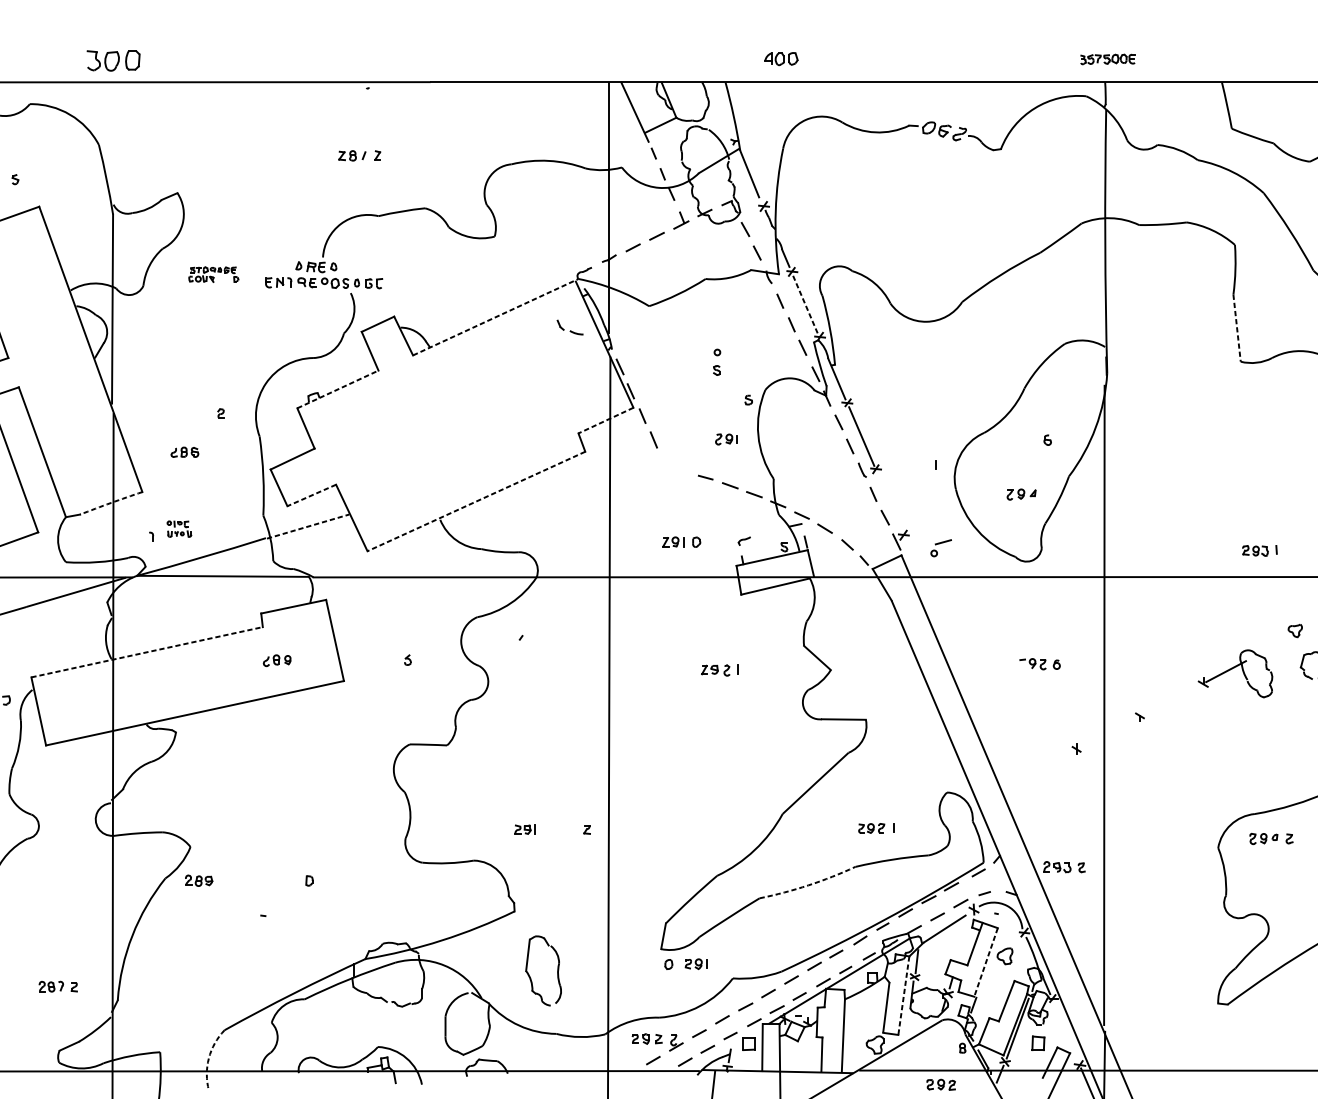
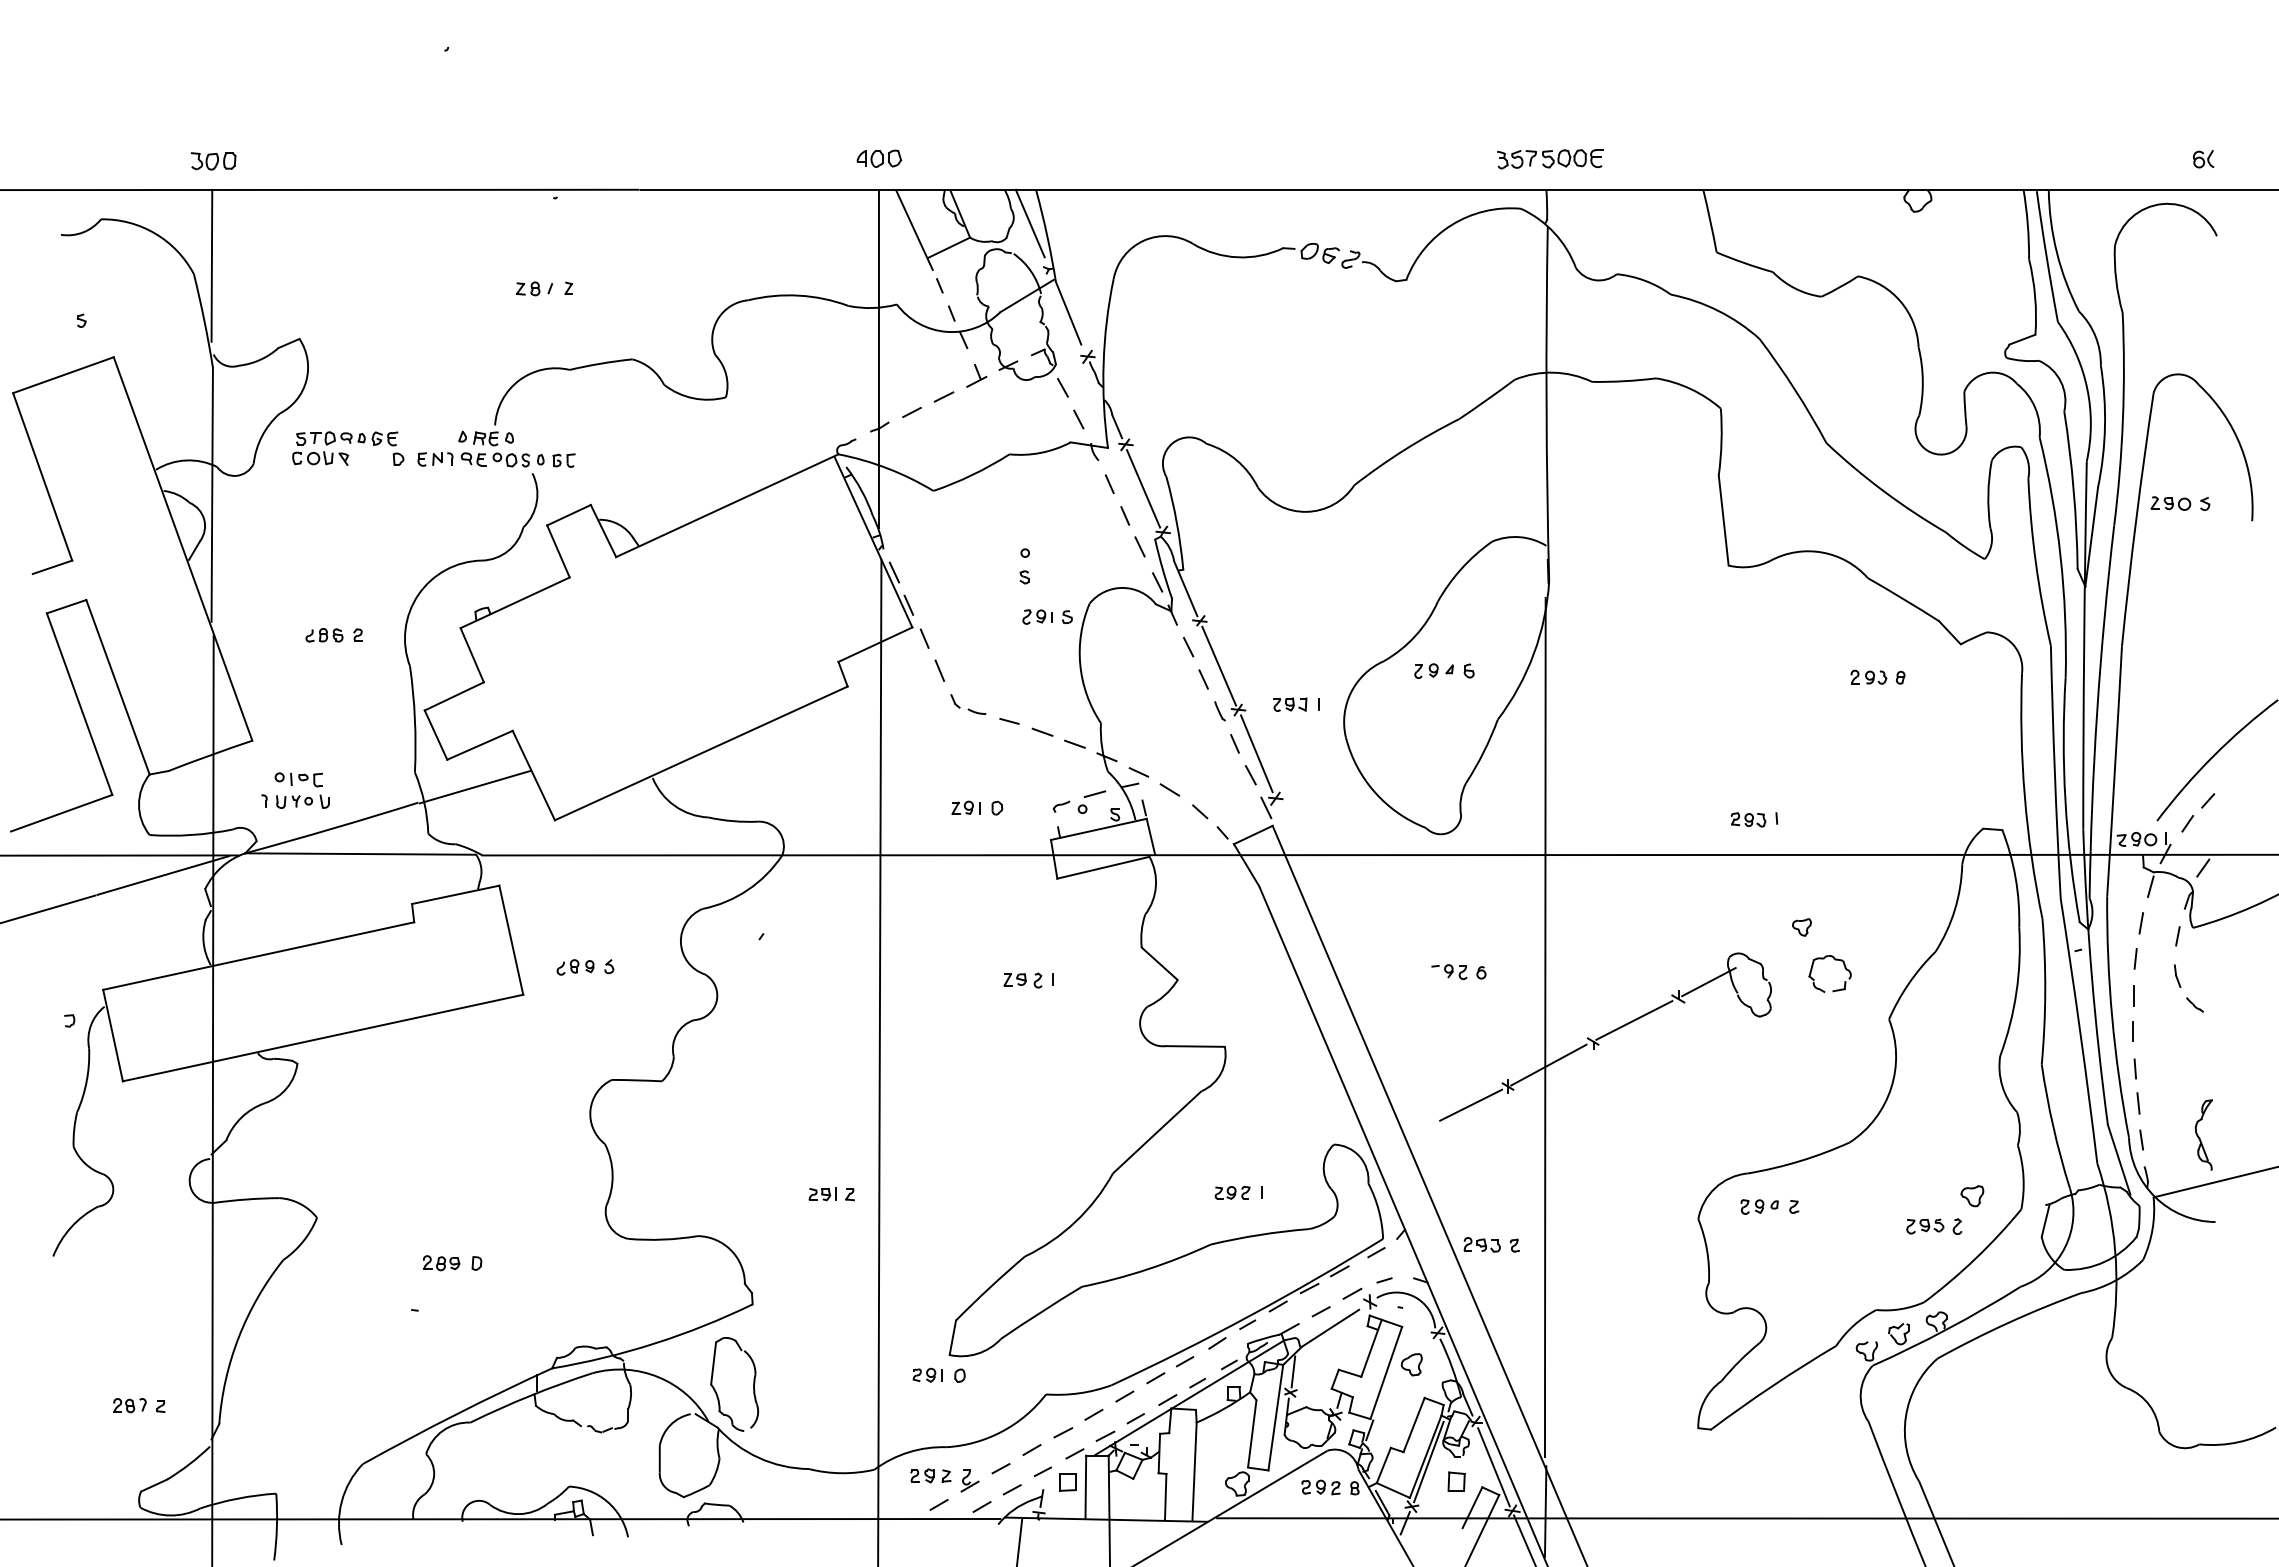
part: (781, 58) -> (879, 158), moved
part: (1108, 59) -> (1550, 159), size x1.43
part: (113, 61) -> (213, 161), size x0.62
line: (720, 107) -> (1029, 223), added
line: (112, 138) -> (211, 265), added
part: (213, 274) -> (348, 448), size x1.67
line: (805, 305) -> (1143, 489), dashed -> solid
line: (495, 317) -> (727, 505), dashed -> solid
part: (570, 327) -> (968, 704), moved
line: (1236, 328) -> (1723, 521), dashed -> solid
line: (338, 389) -> (515, 602), dashed -> solid
line: (606, 420) -> (875, 644), dashed -> solid
part: (726, 439) -> (1037, 616), moved
part: (184, 452) -> (324, 635), moved
part: (914, 465) -> (1290, 704), added
part: (1021, 494) -> (1433, 670), moved
line: (312, 495) -> (480, 745), dashed -> solid
line: (476, 501) -> (701, 753), dashed -> solid
line: (889, 501) -> (1256, 753), added
arc: (111, 503) -> (210, 755), dashed -> solid
line: (308, 526) -> (475, 787), dashed -> solid
part: (178, 529) -> (301, 790), size x1.67
part: (940, 548) -> (1091, 802), moved
line: (147, 651) -> (259, 955), dashed -> solid
part: (277, 660) -> (575, 967), moved
line: (1170, 700) -> (1634, 1020), added
line: (1106, 732) -> (1548, 1064), added
line: (1049, 762) -> (1471, 1104), added
part: (524, 829) -> (822, 1194), moved
part: (199, 880) -> (441, 1263), moved
arc: (808, 885) -> (1147, 1269), dashed -> solid
line: (986, 962) -> (1386, 1372), dashed -> solid
part: (696, 963) -> (927, 1374), moved
part: (557, 971) -> (753, 1384), moved
line: (903, 996) -> (1275, 1418), dashed -> solid
line: (1065, 1032) -> (1493, 1467), added
arc: (208, 1058) -> (341, 1501), dashed -> solid
part: (940, 1084) -> (1320, 1487), moved

